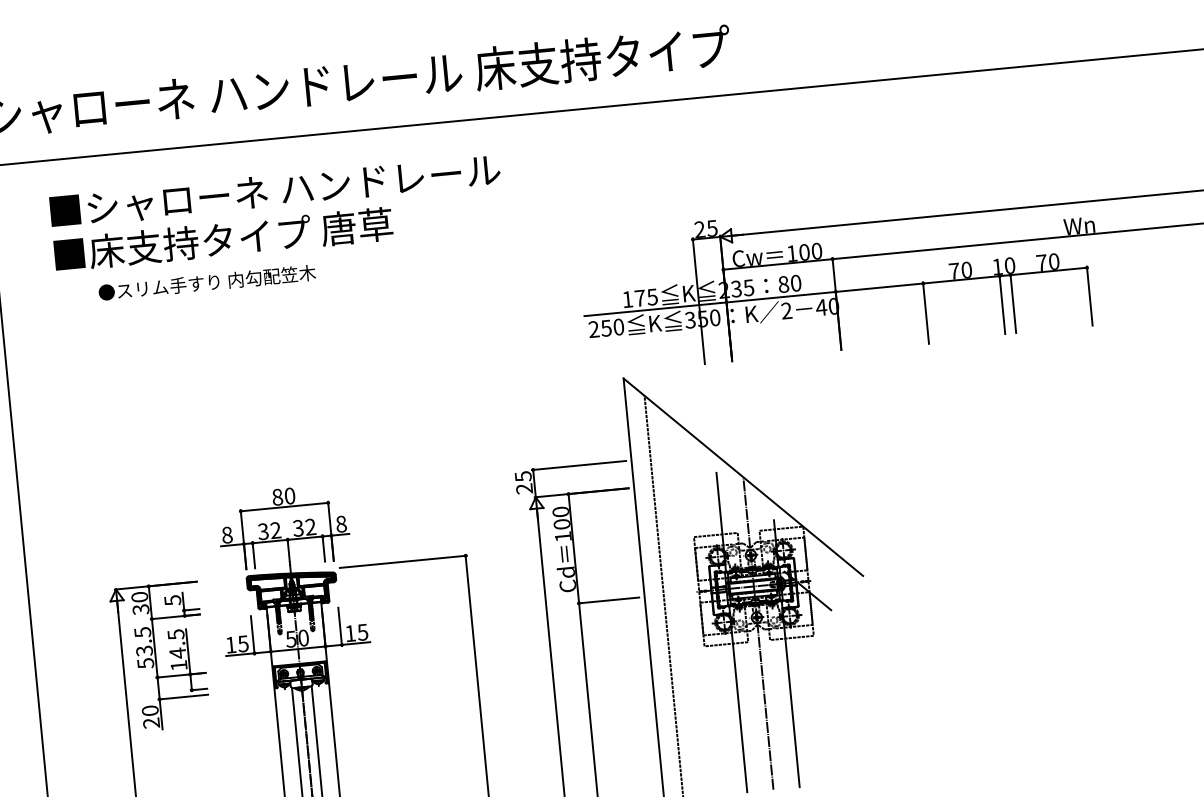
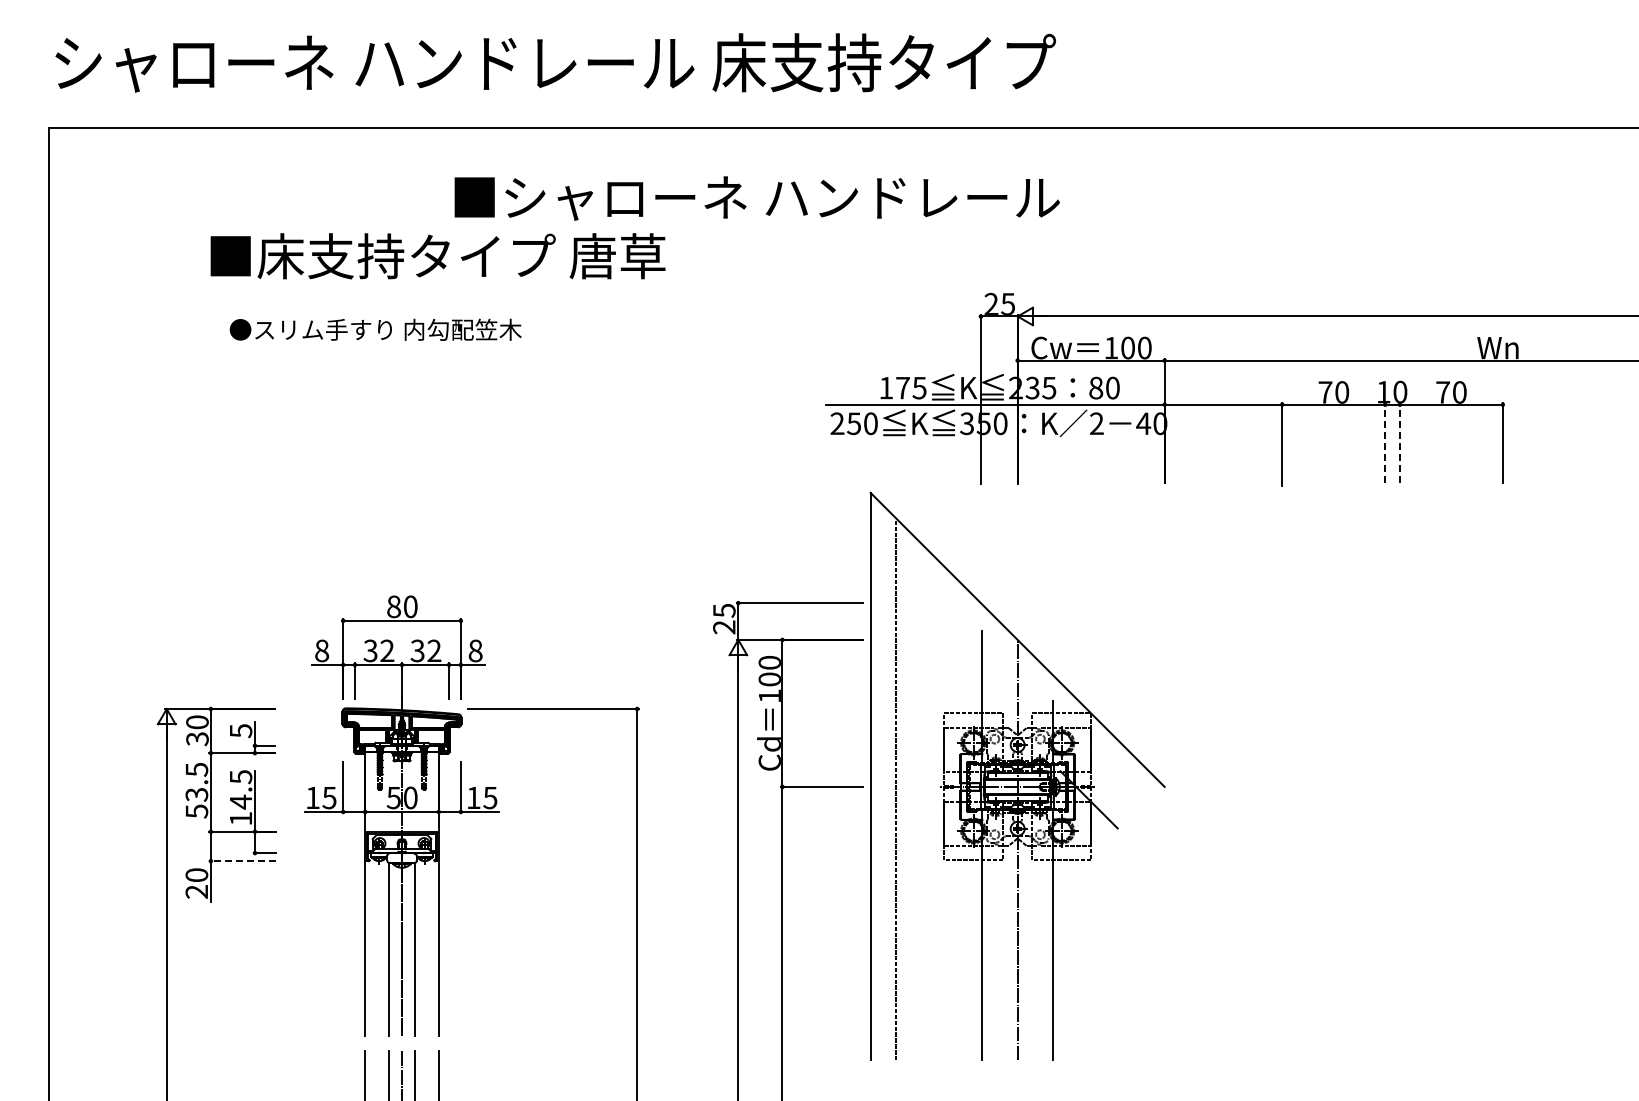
text: (274, 191) -> (756, 198), moved
text: (223, 239) -> (437, 256), moved
text: (207, 282) -> (375, 329), moved
line: (1012, 303) -> (1399, 442), solid -> dashed
line: (1002, 304) -> (1385, 442), solid -> dashed
line: (183, 697) -> (242, 861), solid -> dashed

